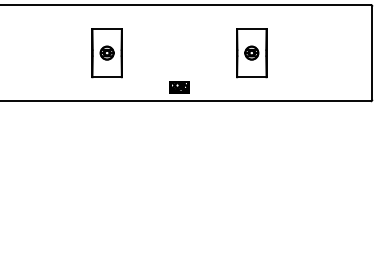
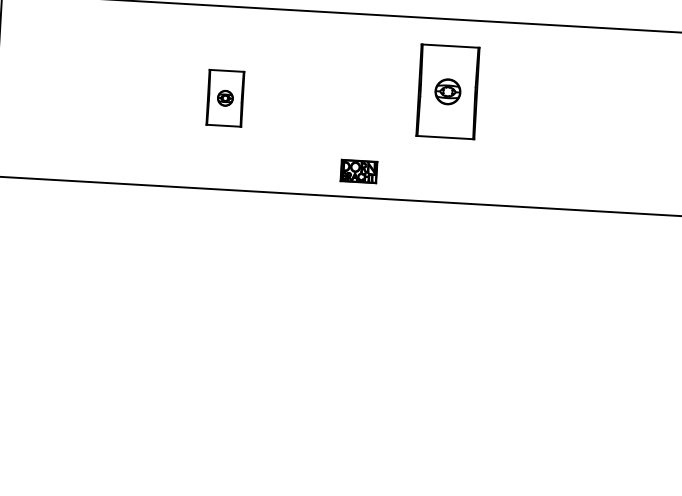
part: (106, 53) -> (224, 98), size x0.6
part: (251, 53) -> (447, 92), moved

